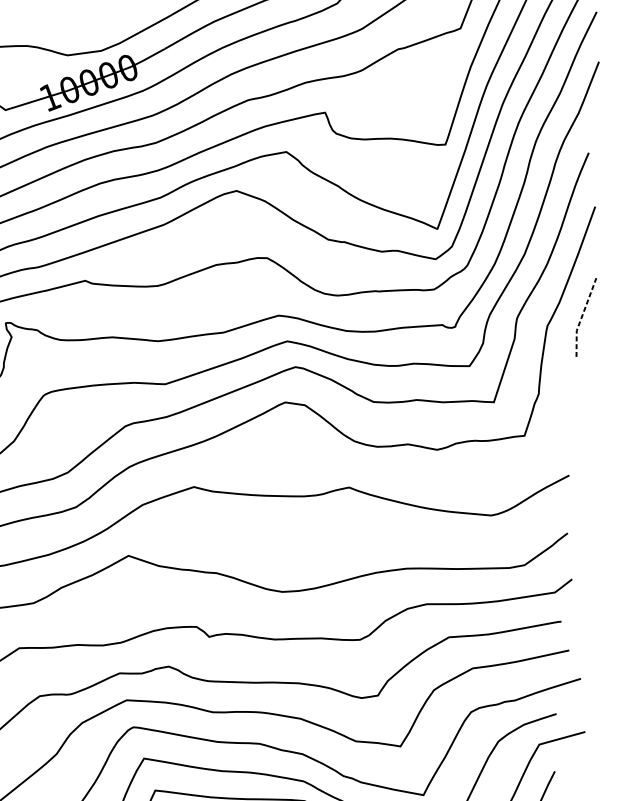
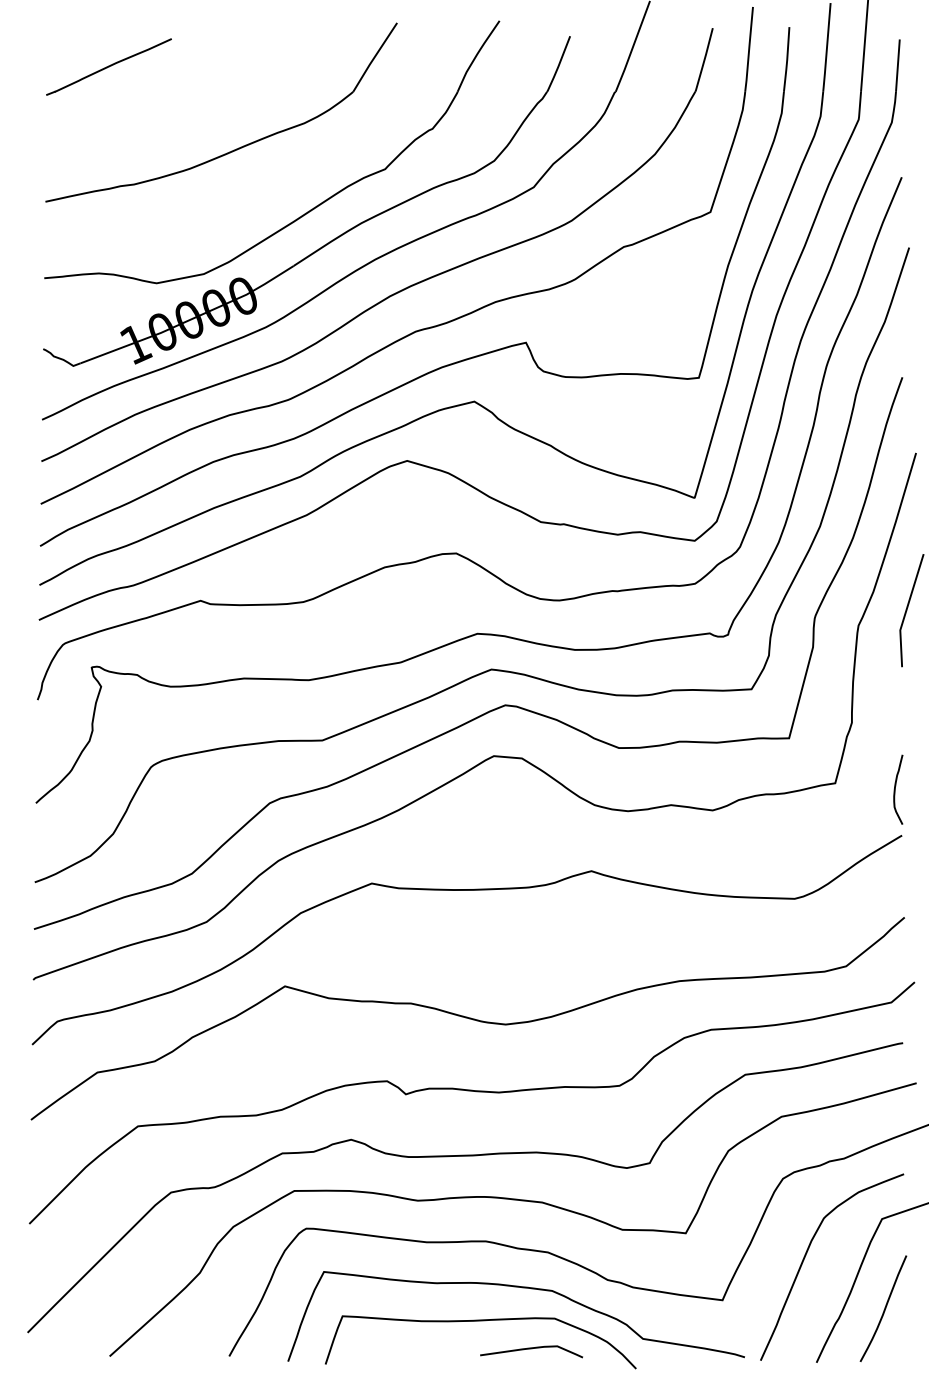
line: (581, 317) -> (906, 610), dashed -> solid
curve: (566, 442) -> (895, 789), added

